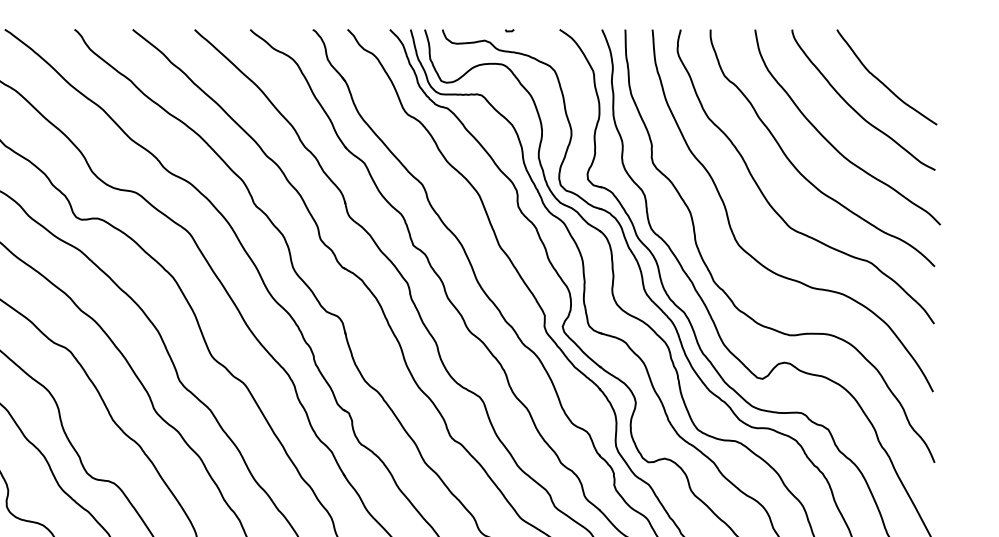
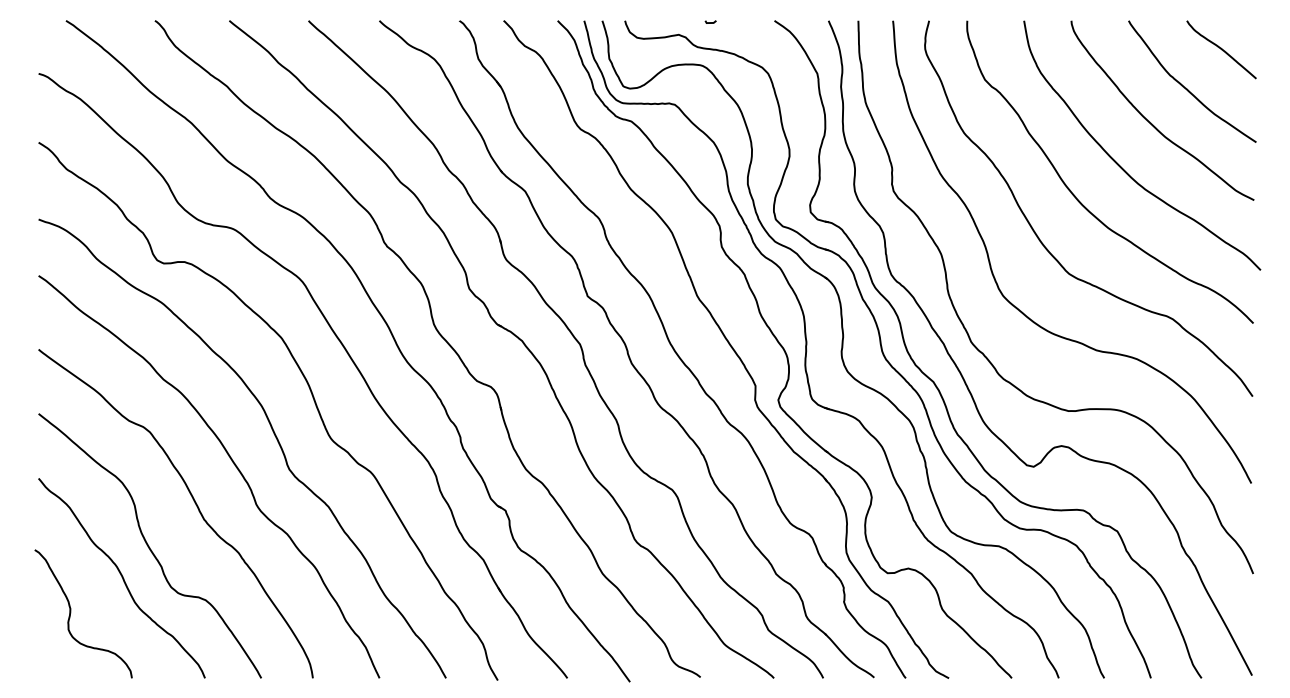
curve: (909, 52) -> (1221, 49), added

